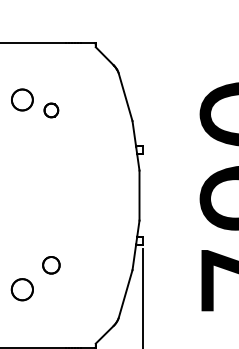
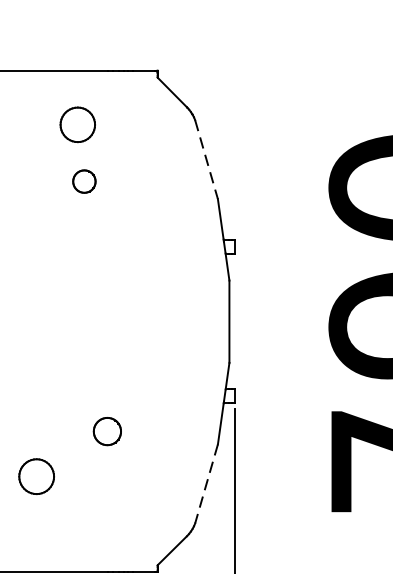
line: (125, 97) -> (206, 160), solid -> dashed
part: (22, 99) -> (77, 124), moved
part: (51, 265) -> (107, 431), moved
line: (125, 294) -> (206, 484), solid -> dashed

